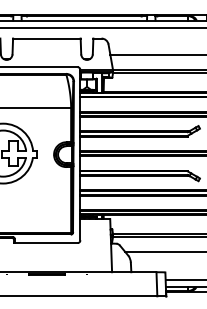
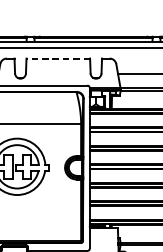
line: (46, 38) -> (57, 58), solid -> dashed

